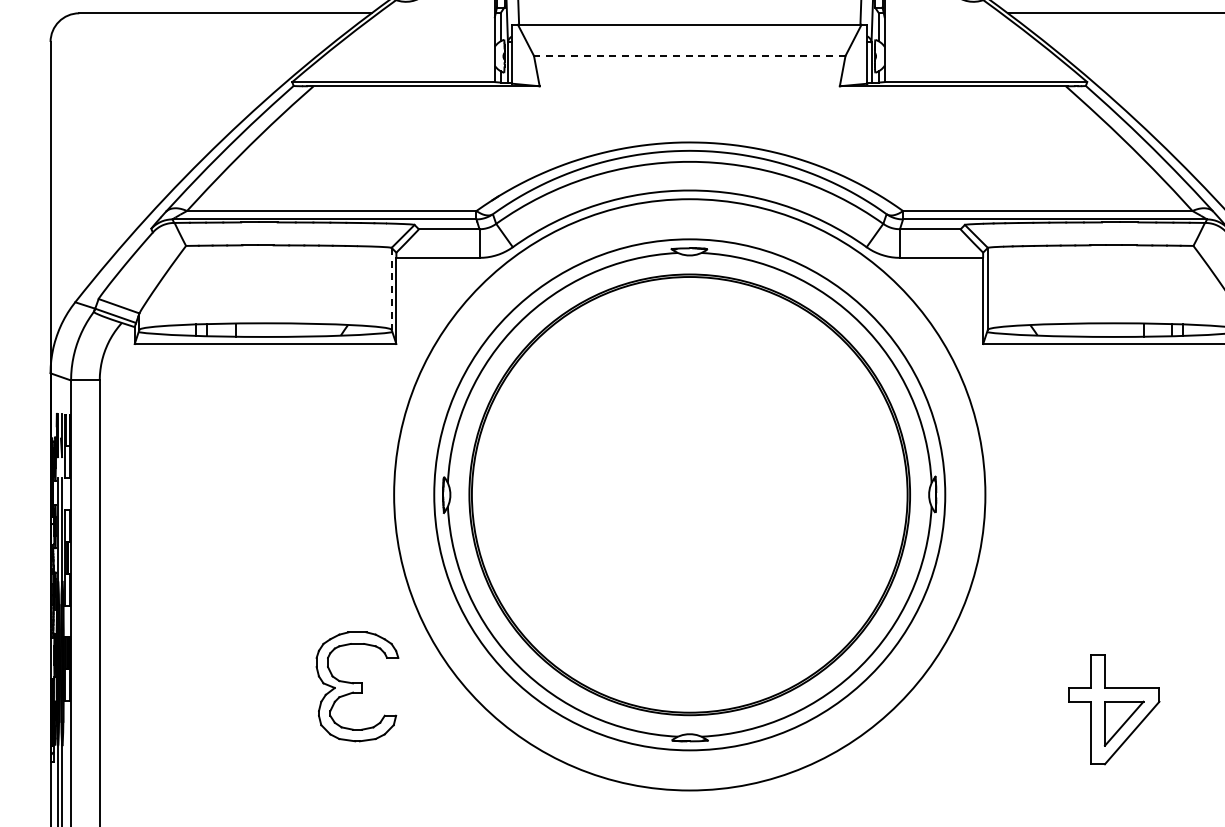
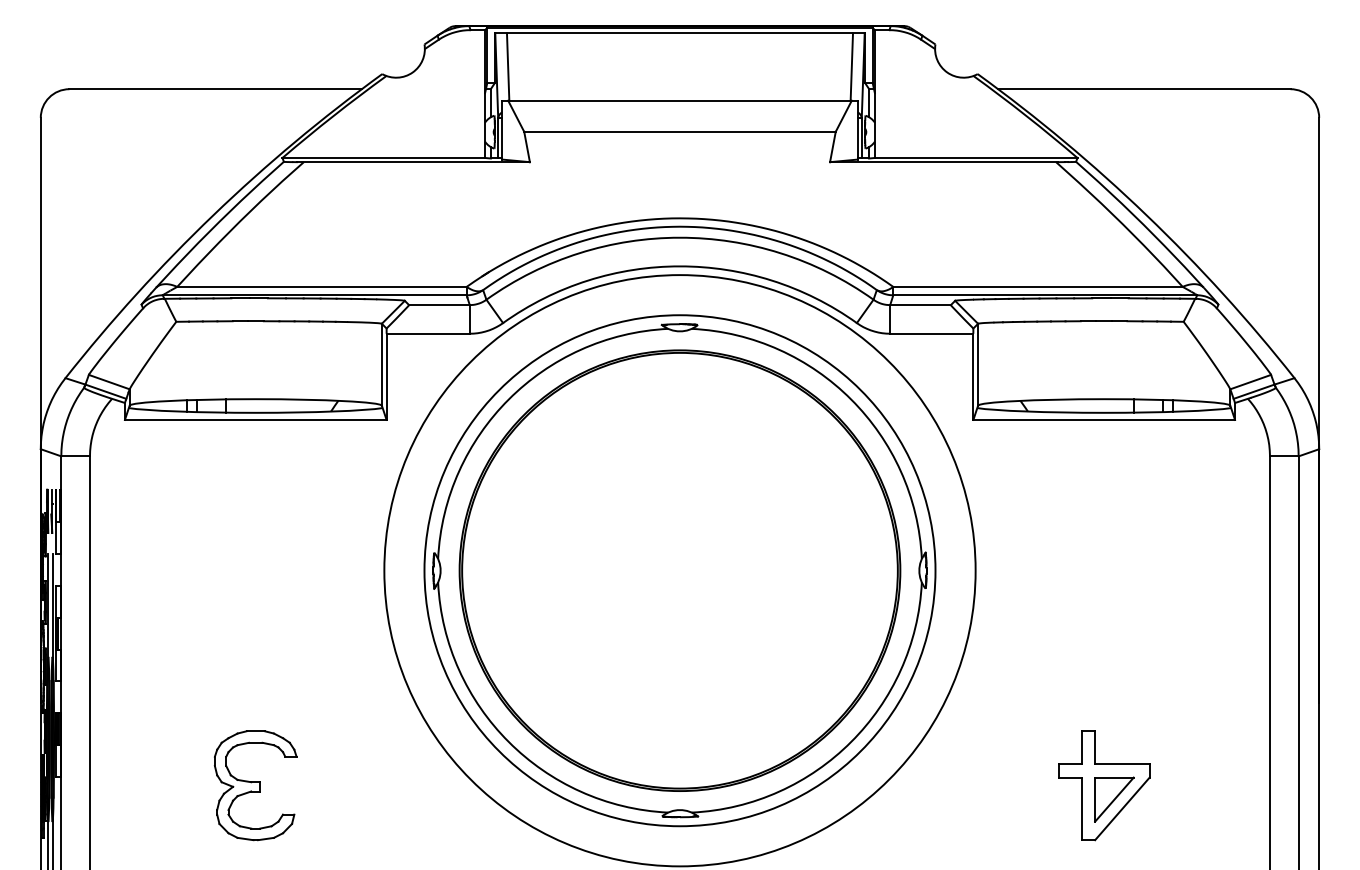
line: (690, 55) -> (680, 131), dashed -> solid
line: (391, 288) -> (381, 364), dashed -> solid
part: (357, 686) -> (255, 785), moved

